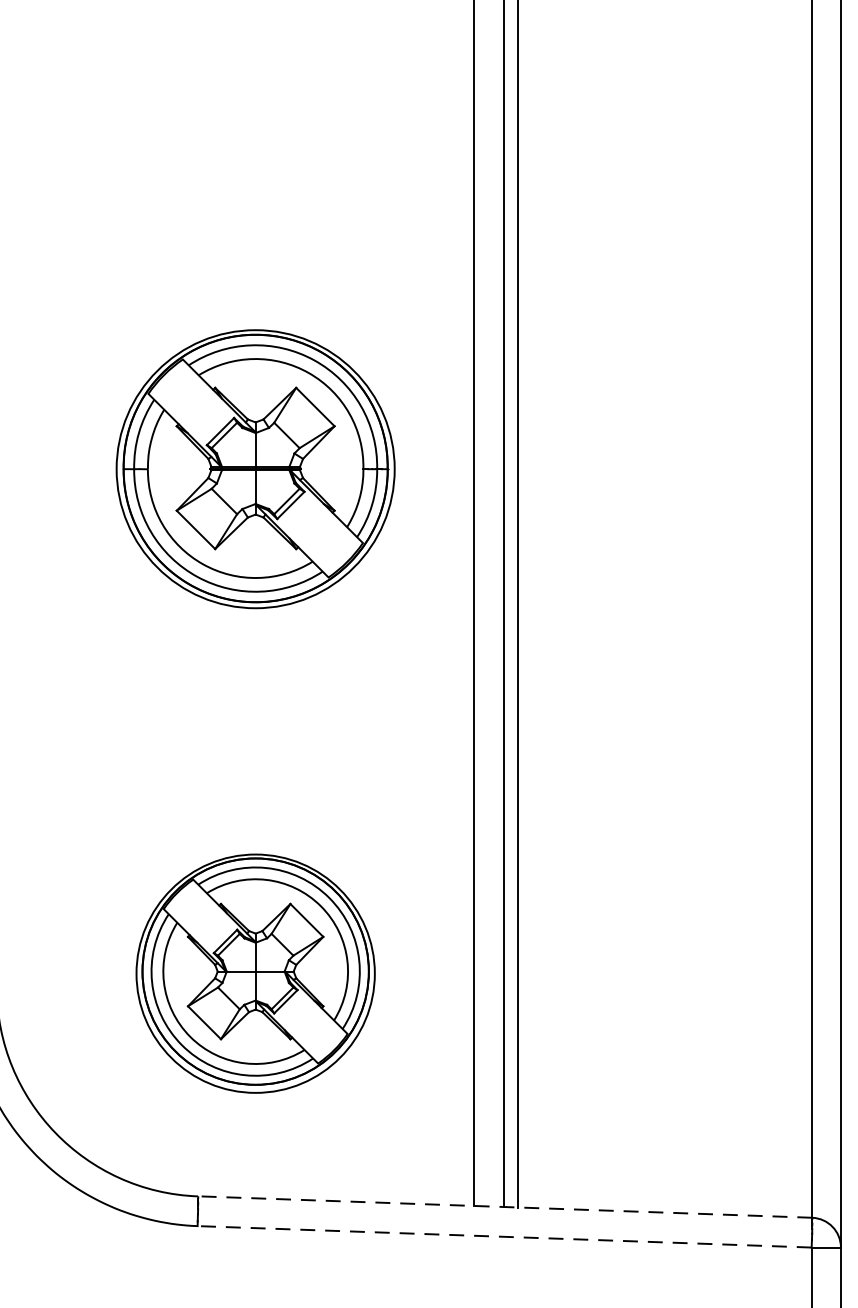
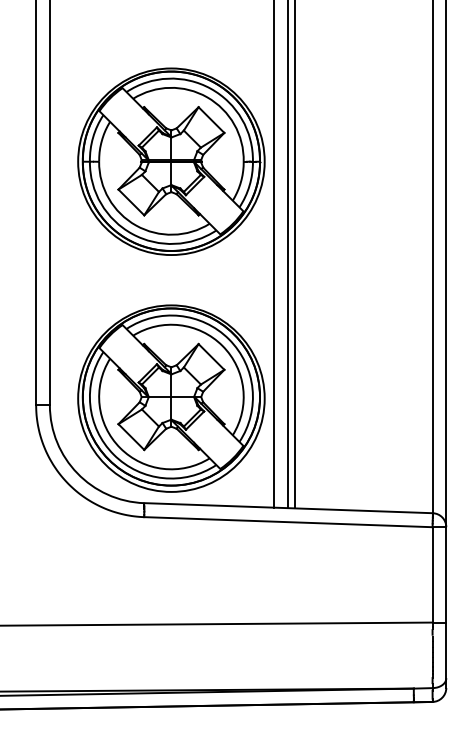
part: (255, 468) -> (171, 161), size x1.43
part: (255, 973) -> (171, 398), size x1.67
line: (504, 1207) -> (288, 508), dashed -> solid
line: (502, 1237) -> (287, 522), dashed -> solid

